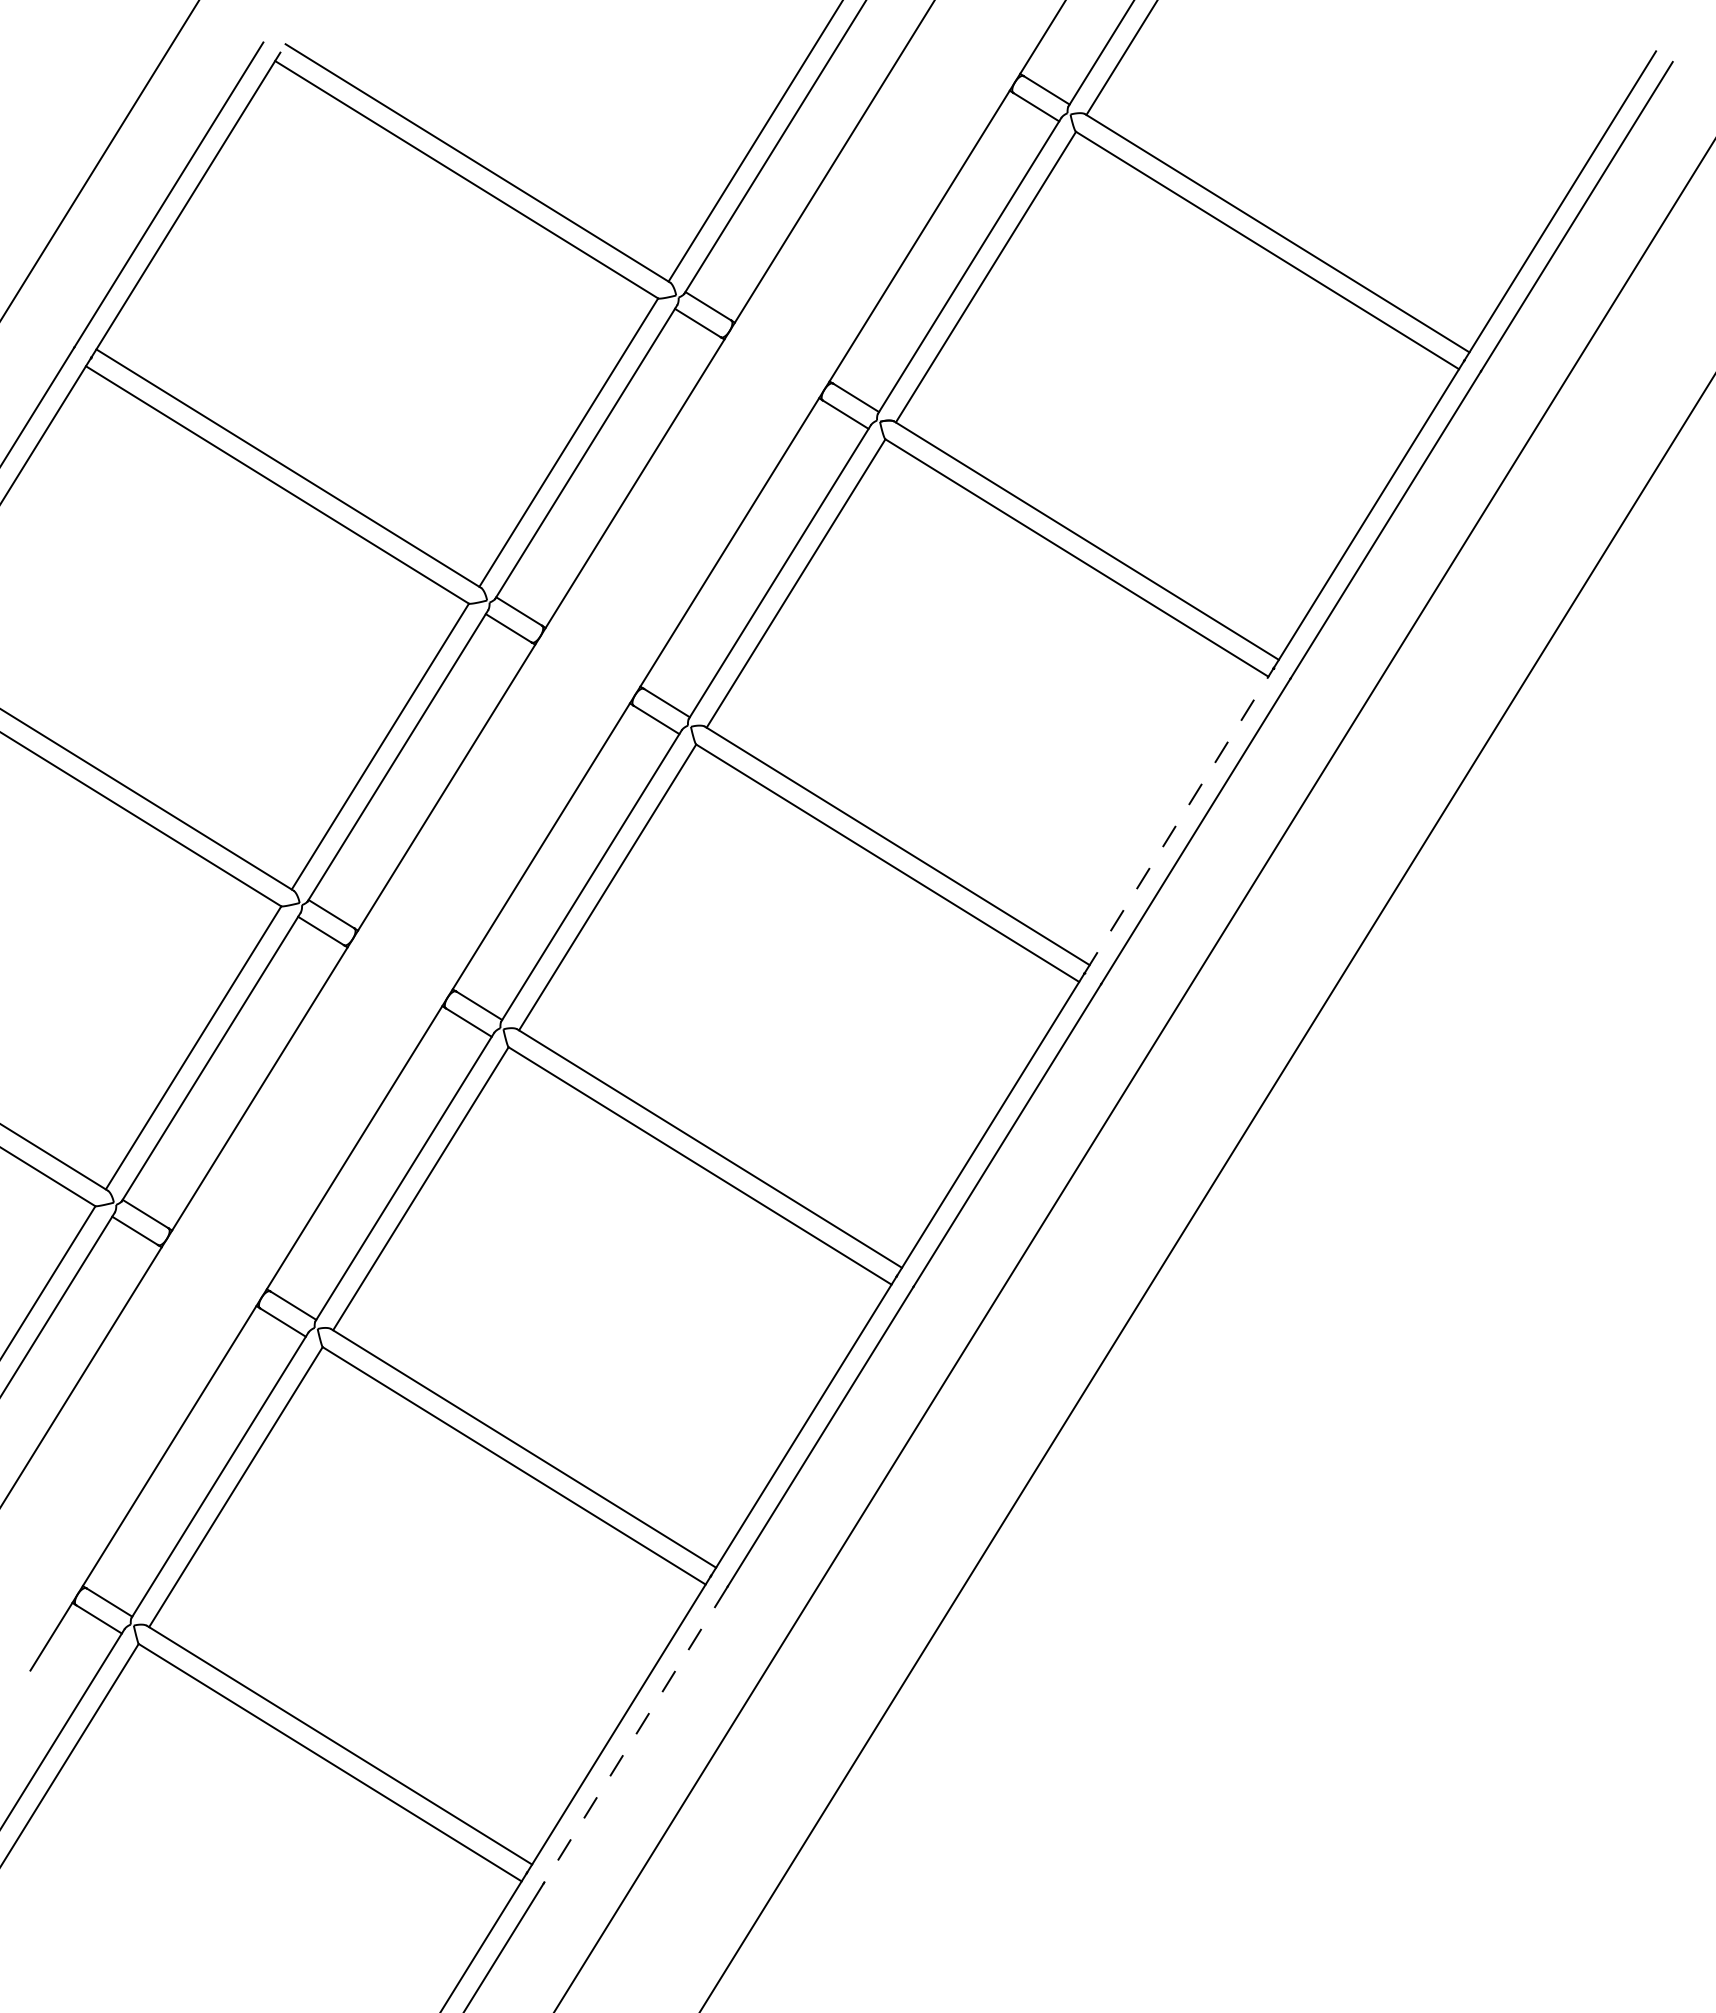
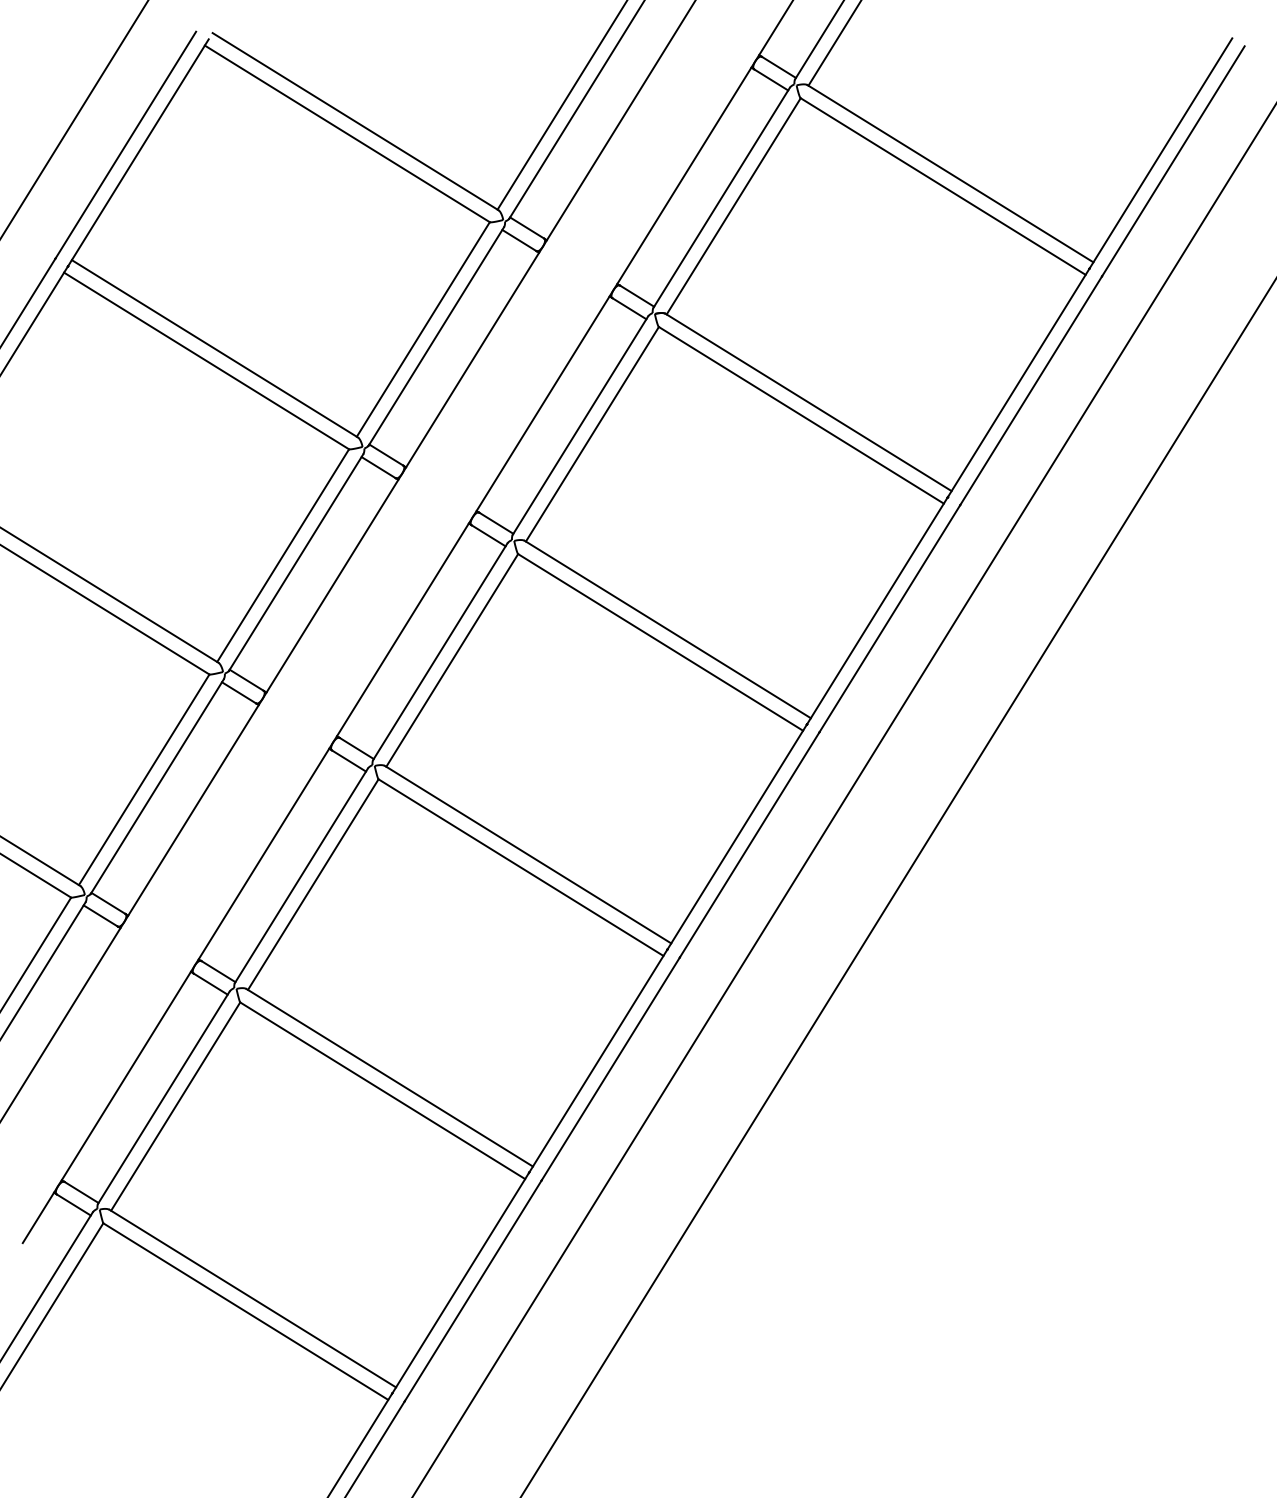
line: (1179, 820) -> (877, 610), dashed -> solid
line: (635, 1735) -> (472, 1291), dashed -> solid

